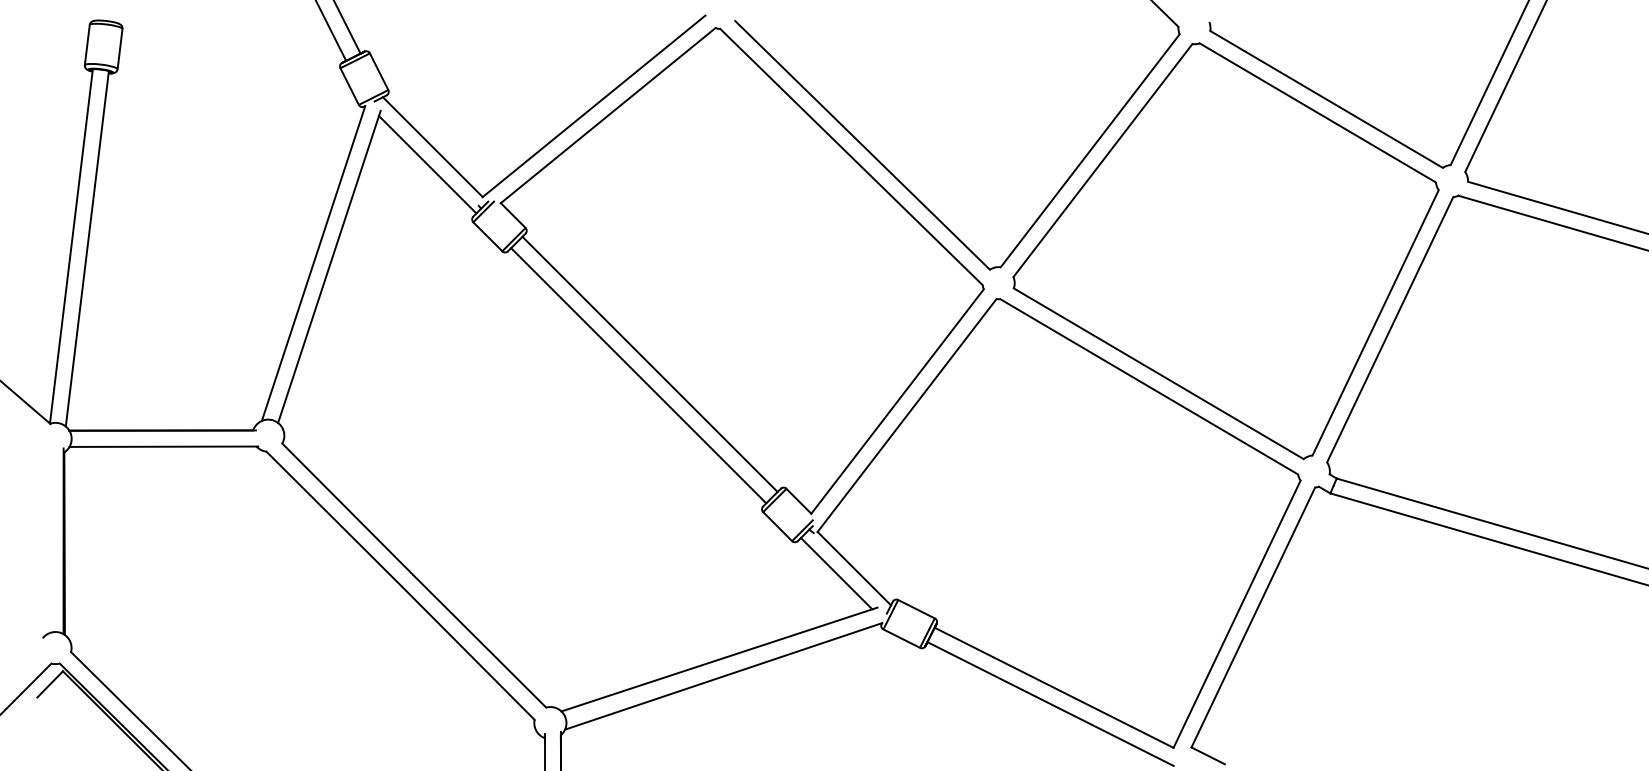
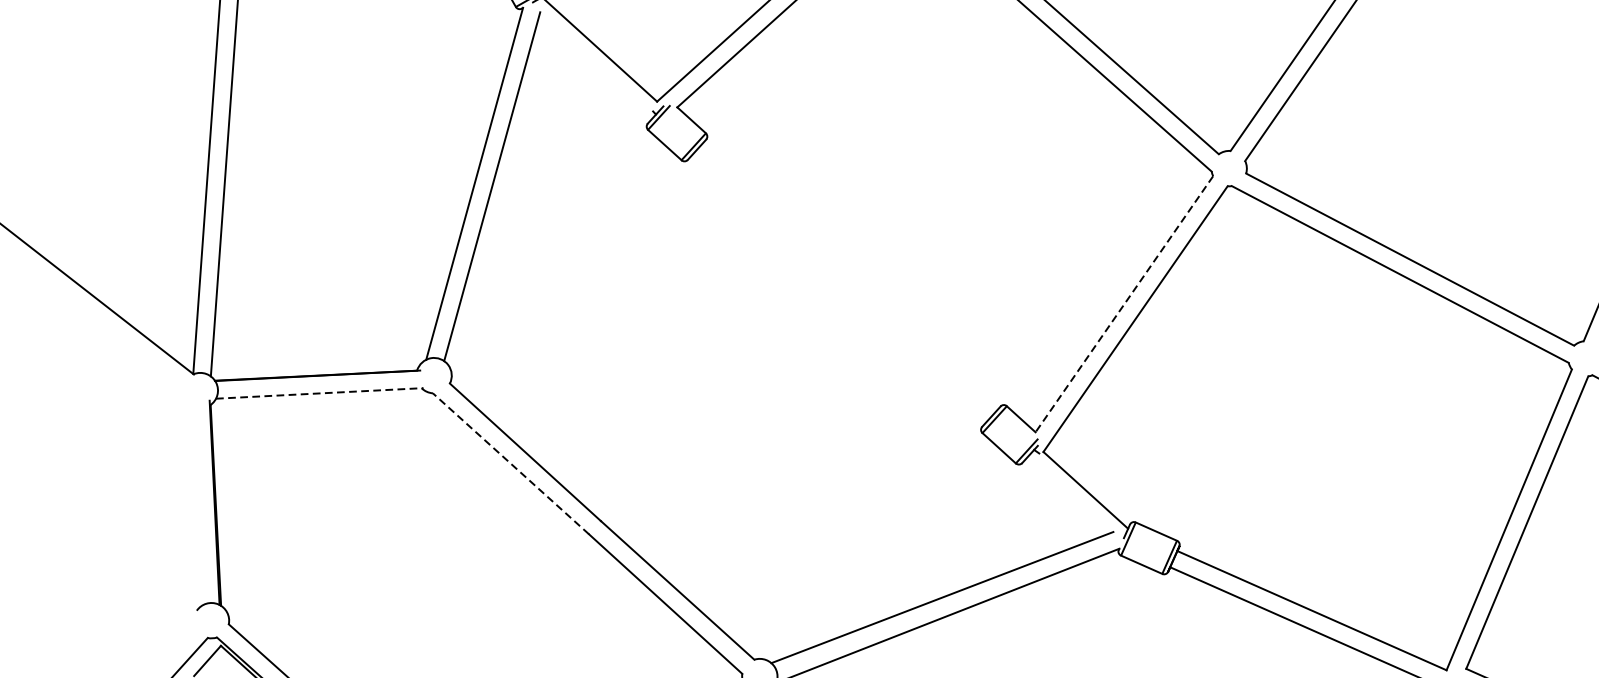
line: (427, 164) -> (594, 68), removed
line: (649, 363) -> (849, 275), removed
line: (638, 375) -> (838, 289), removed
line: (897, 401) -> (1124, 304), solid -> dashed
line: (164, 446) -> (320, 393), solid -> dashed
line: (334, 519) -> (511, 464), solid -> dashed
line: (836, 573) -> (1066, 496), removed

